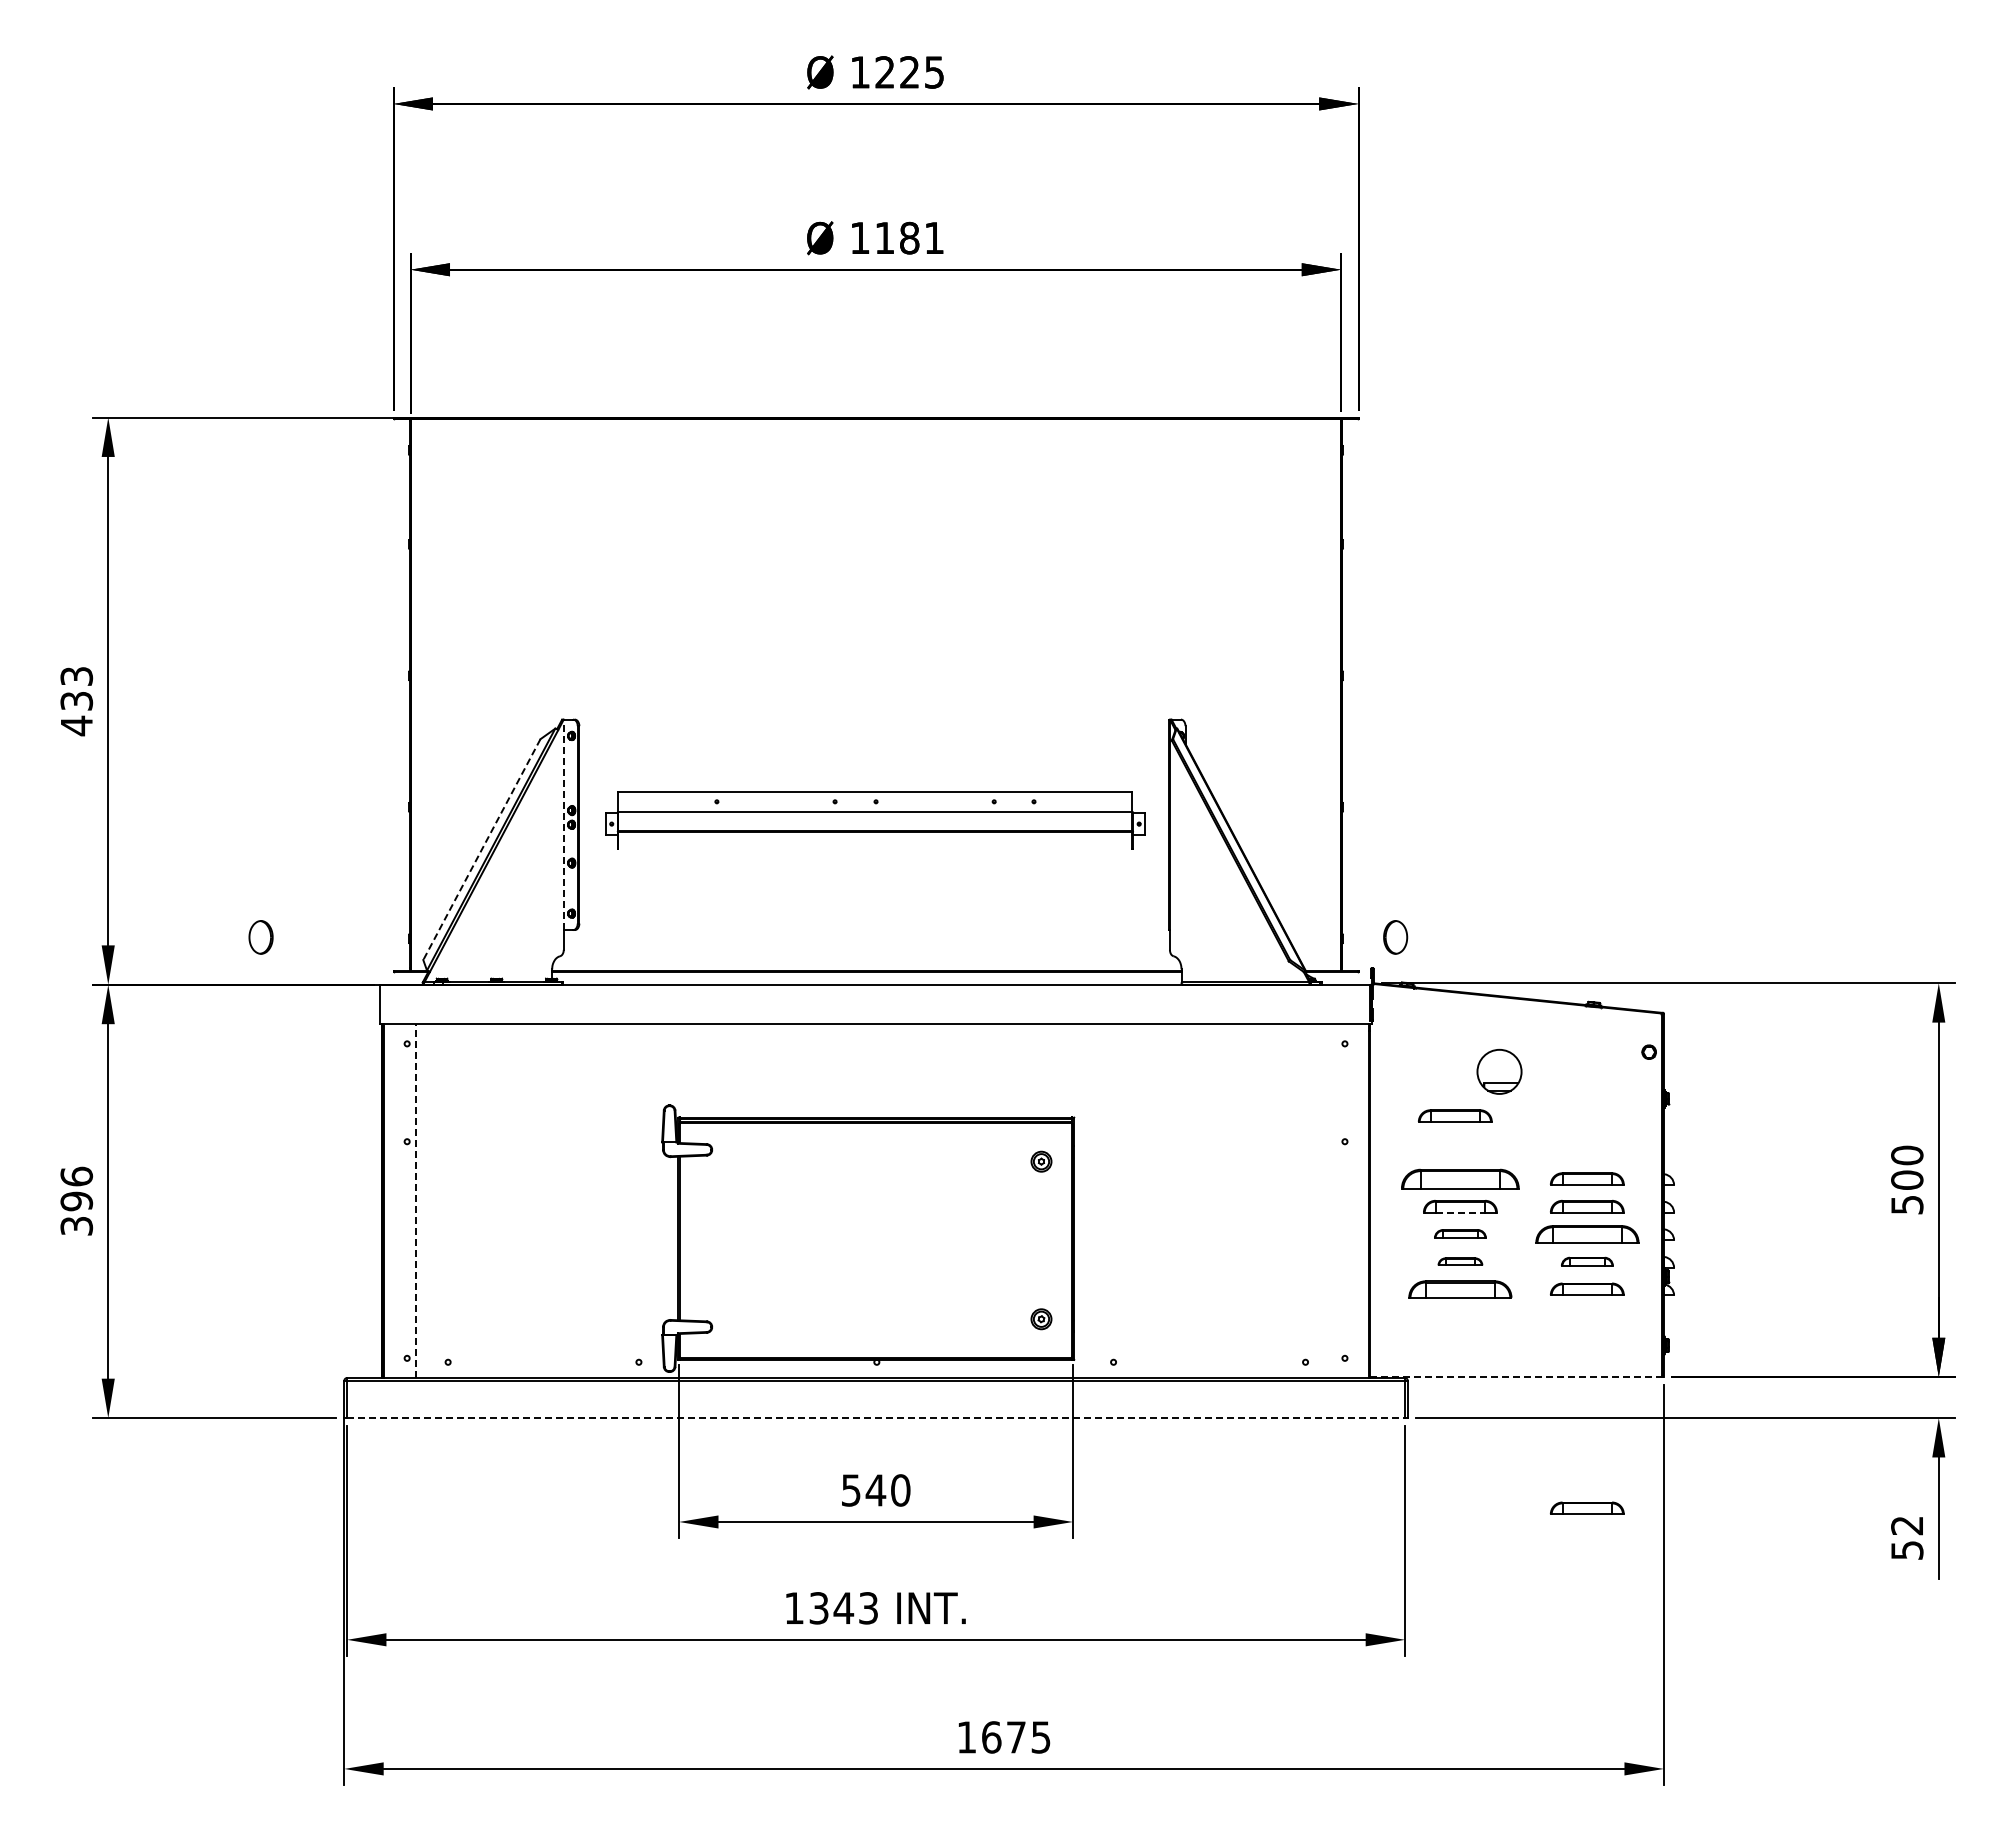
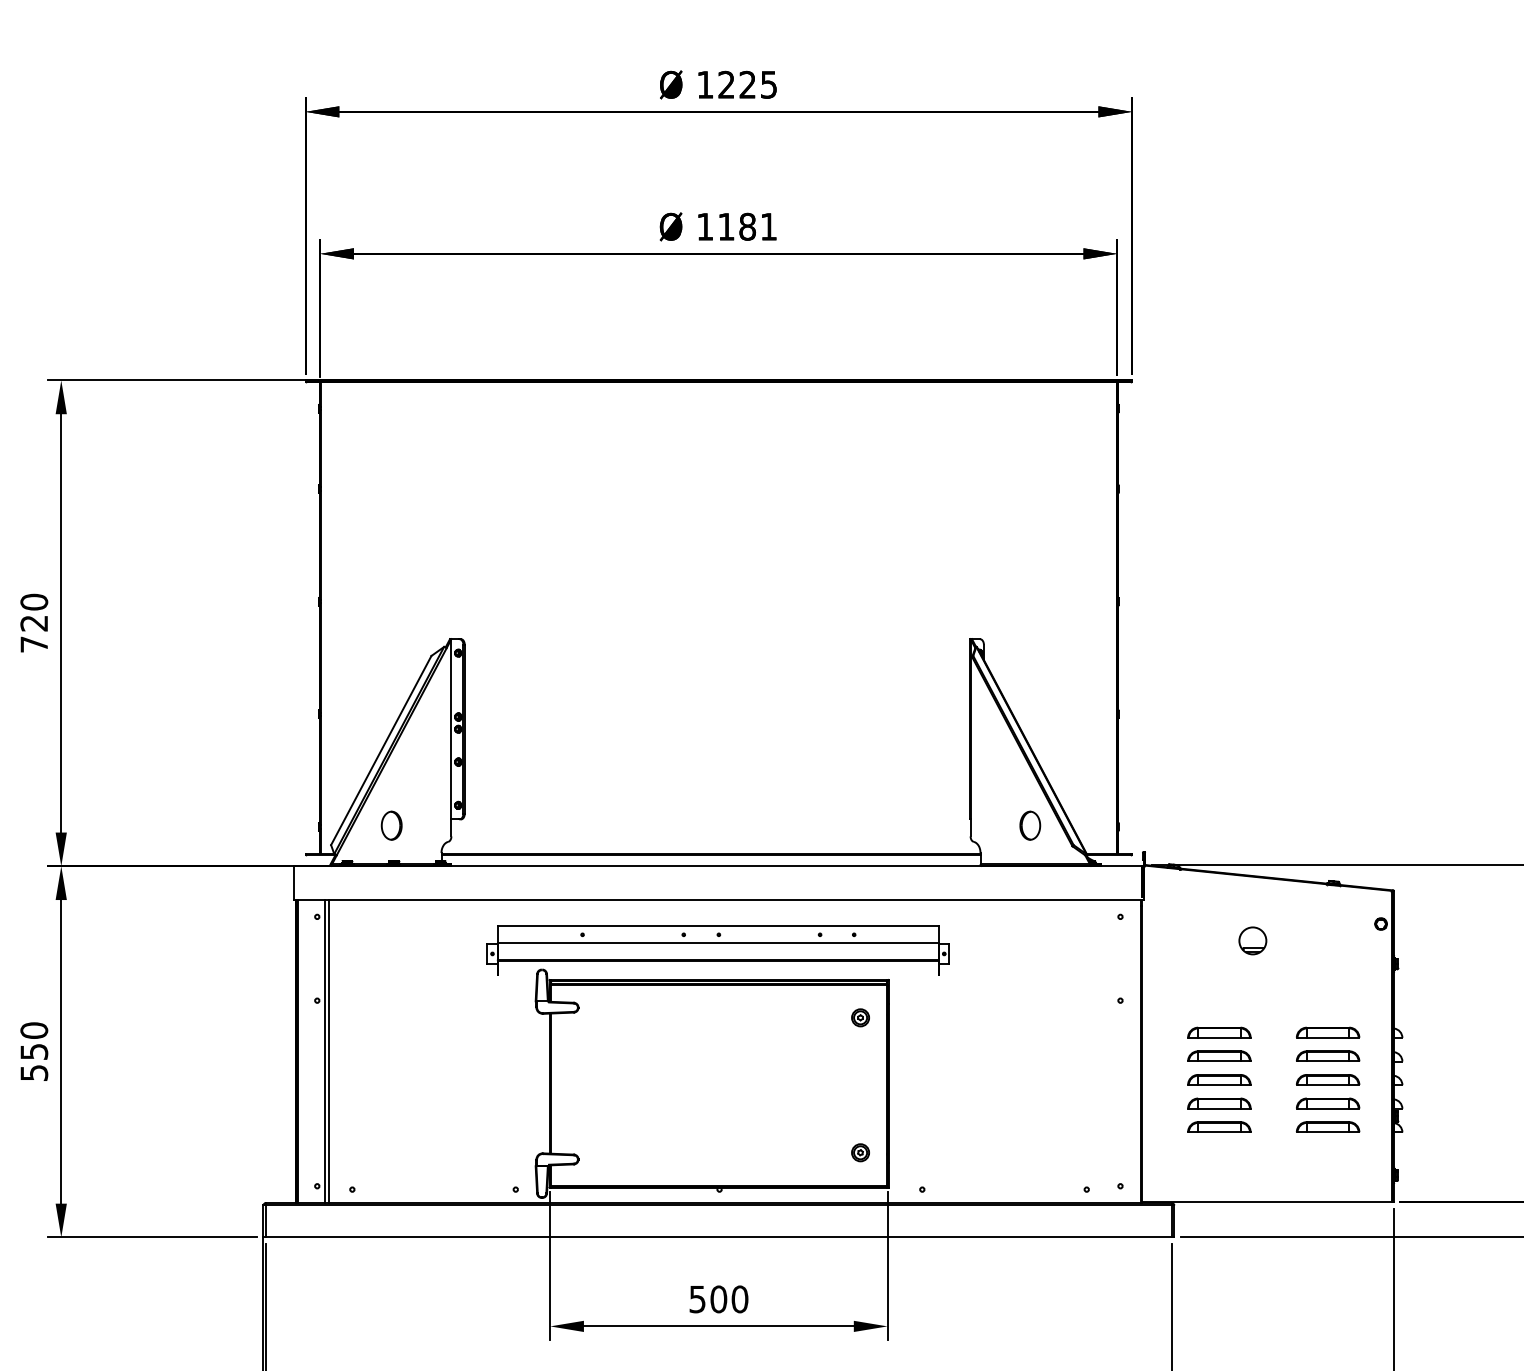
text: (76, 701) -> (34, 623), 433 -> 720
part: (875, 820) -> (718, 950), moved
line: (563, 824) -> (451, 729), dashed -> solid
line: (481, 849) -> (380, 750), dashed -> solid
part: (260, 937) -> (391, 825), moved
part: (1395, 937) -> (1030, 825), moved
part: (1499, 1071) -> (1252, 940), size x0.71
part: (1454, 1115) -> (1214, 978), removed
part: (1460, 1178) -> (1219, 1032), size x0.62
text: (76, 1200) -> (34, 1051), 396 -> 550
line: (415, 1201) -> (324, 1051), dashed -> solid
line: (420, 1201) -> (328, 1051), added
line: (1460, 1212) -> (1219, 1061), dashed -> solid
part: (1460, 1233) -> (1219, 1079), size x1.43
part: (1586, 1233) -> (1327, 1079), size x0.71
part: (1460, 1261) -> (1219, 1103), size x1.67
part: (1587, 1261) -> (1328, 1103), size x1.43
part: (1460, 1288) -> (1219, 1126), size x0.71
line: (1517, 1377) -> (1268, 1202), dashed -> solid
line: (876, 1418) -> (719, 1237), dashed -> solid
text: (875, 1490) -> (718, 1299), 540 -> 500
part: (1586, 1507) -> (1327, 1313), removed

